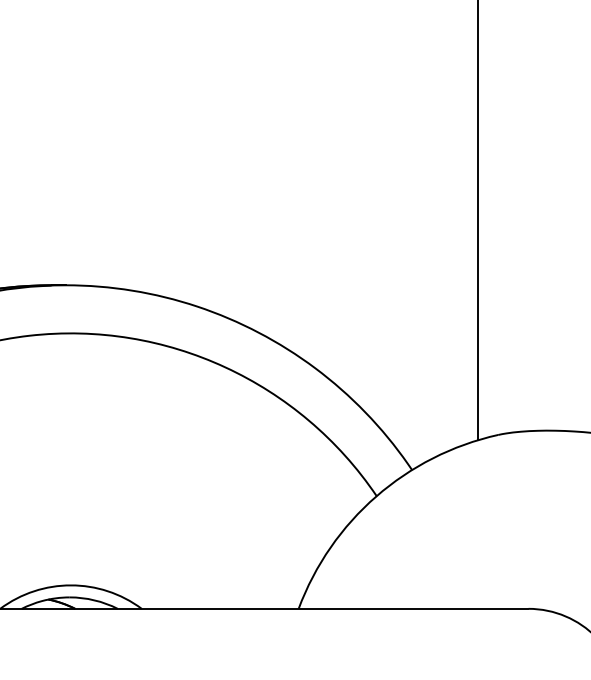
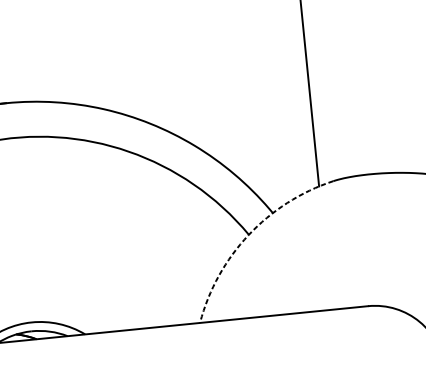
arc: (376, 496) -> (248, 235), solid -> dashed

